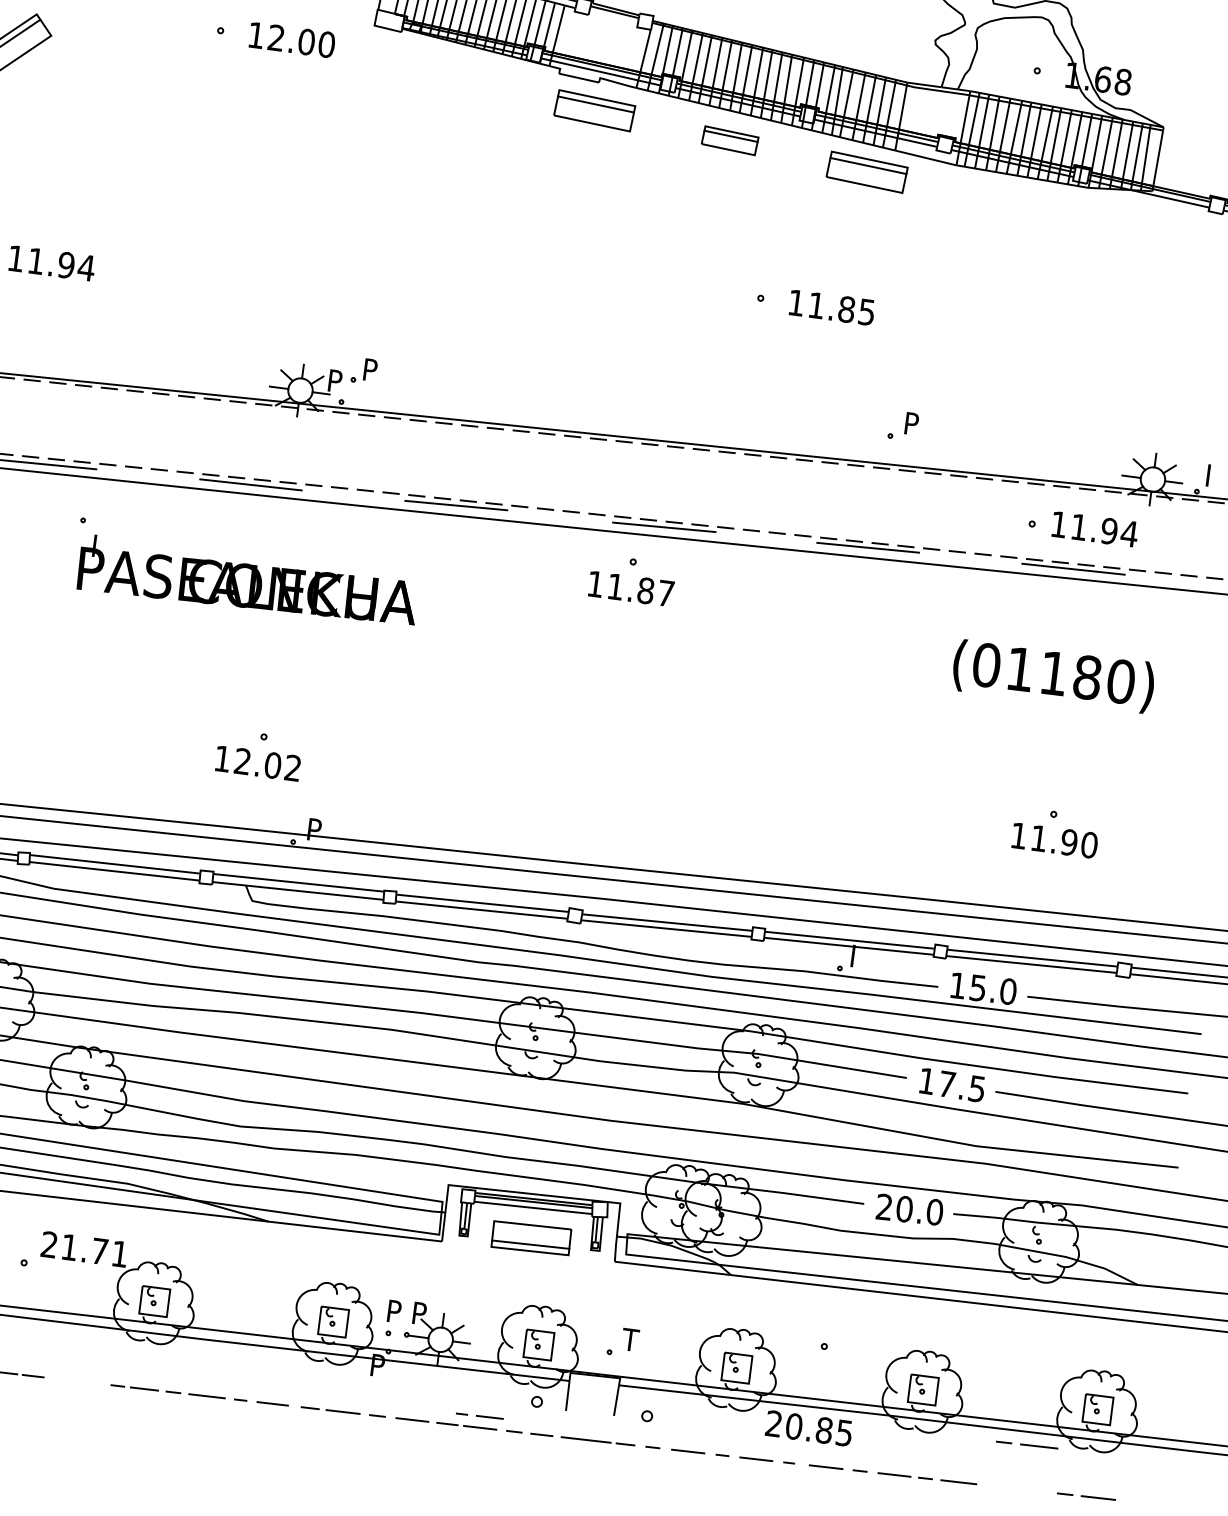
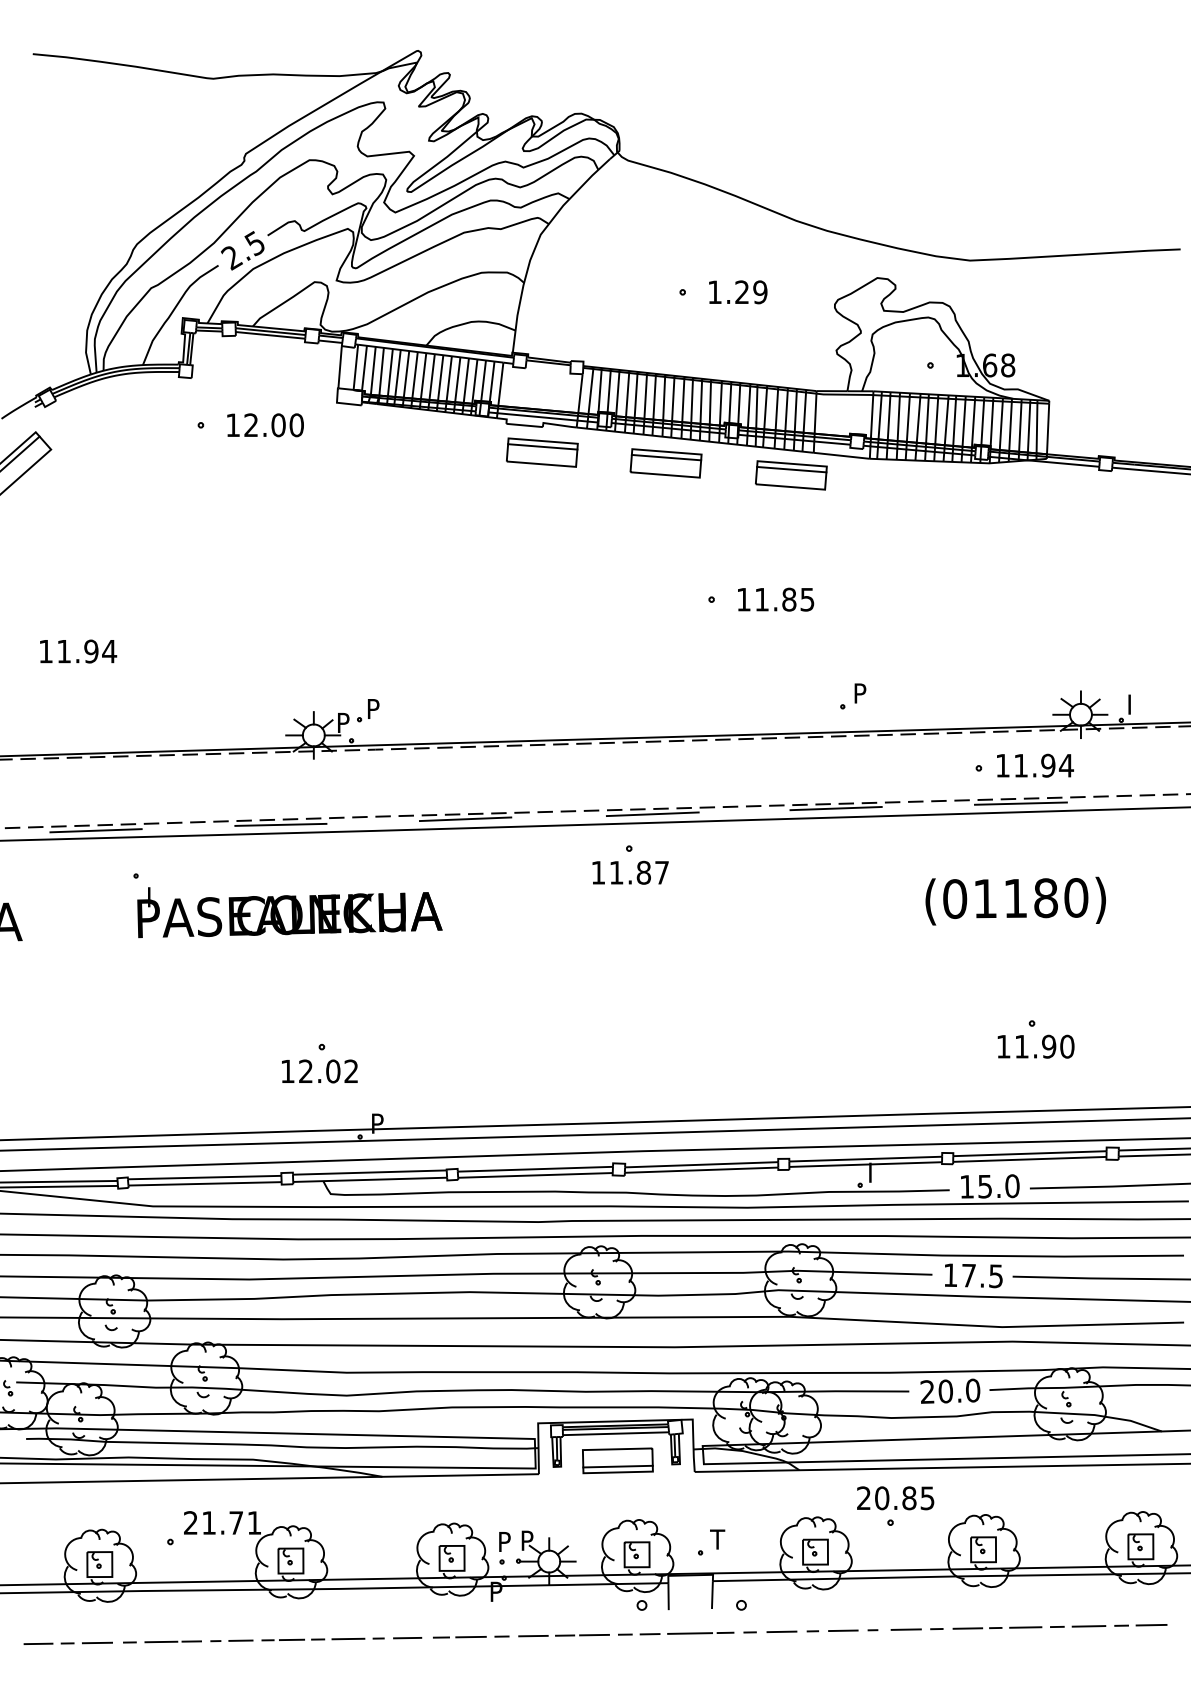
part: (729, 140) -> (665, 463), size x1.43
line: (479, 1415) -> (231, 1640), moved
text: (808, 1428) -> (895, 1498), moved
line: (1027, 1445) -> (1078, 1626), moved

